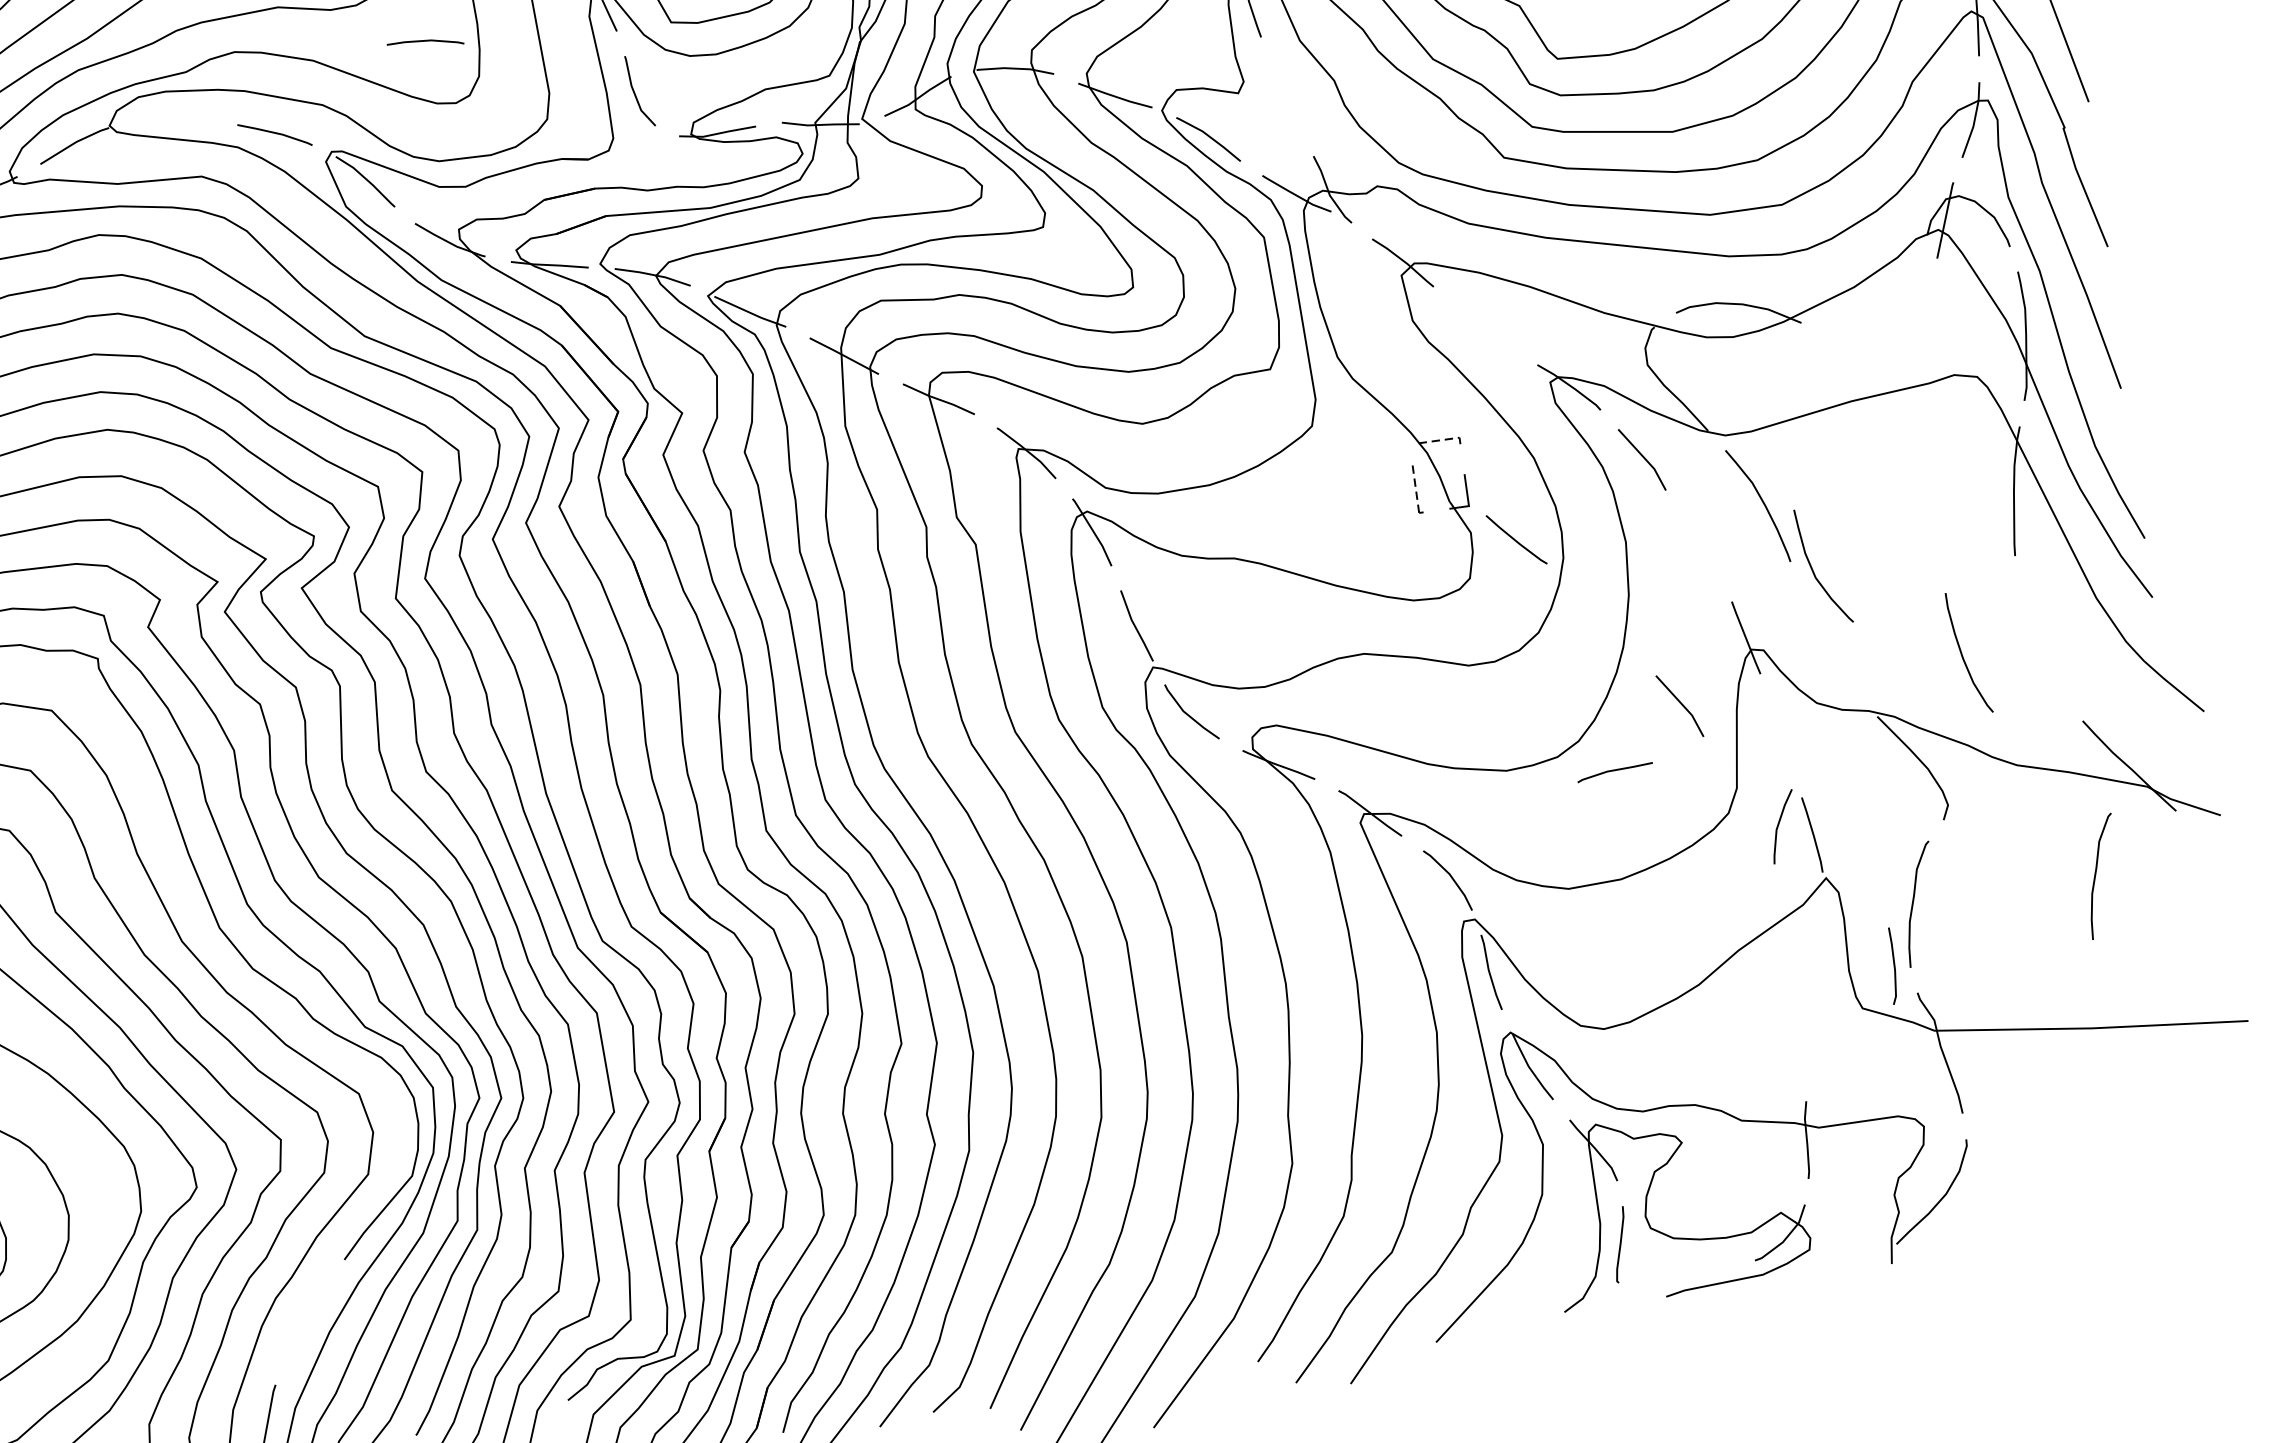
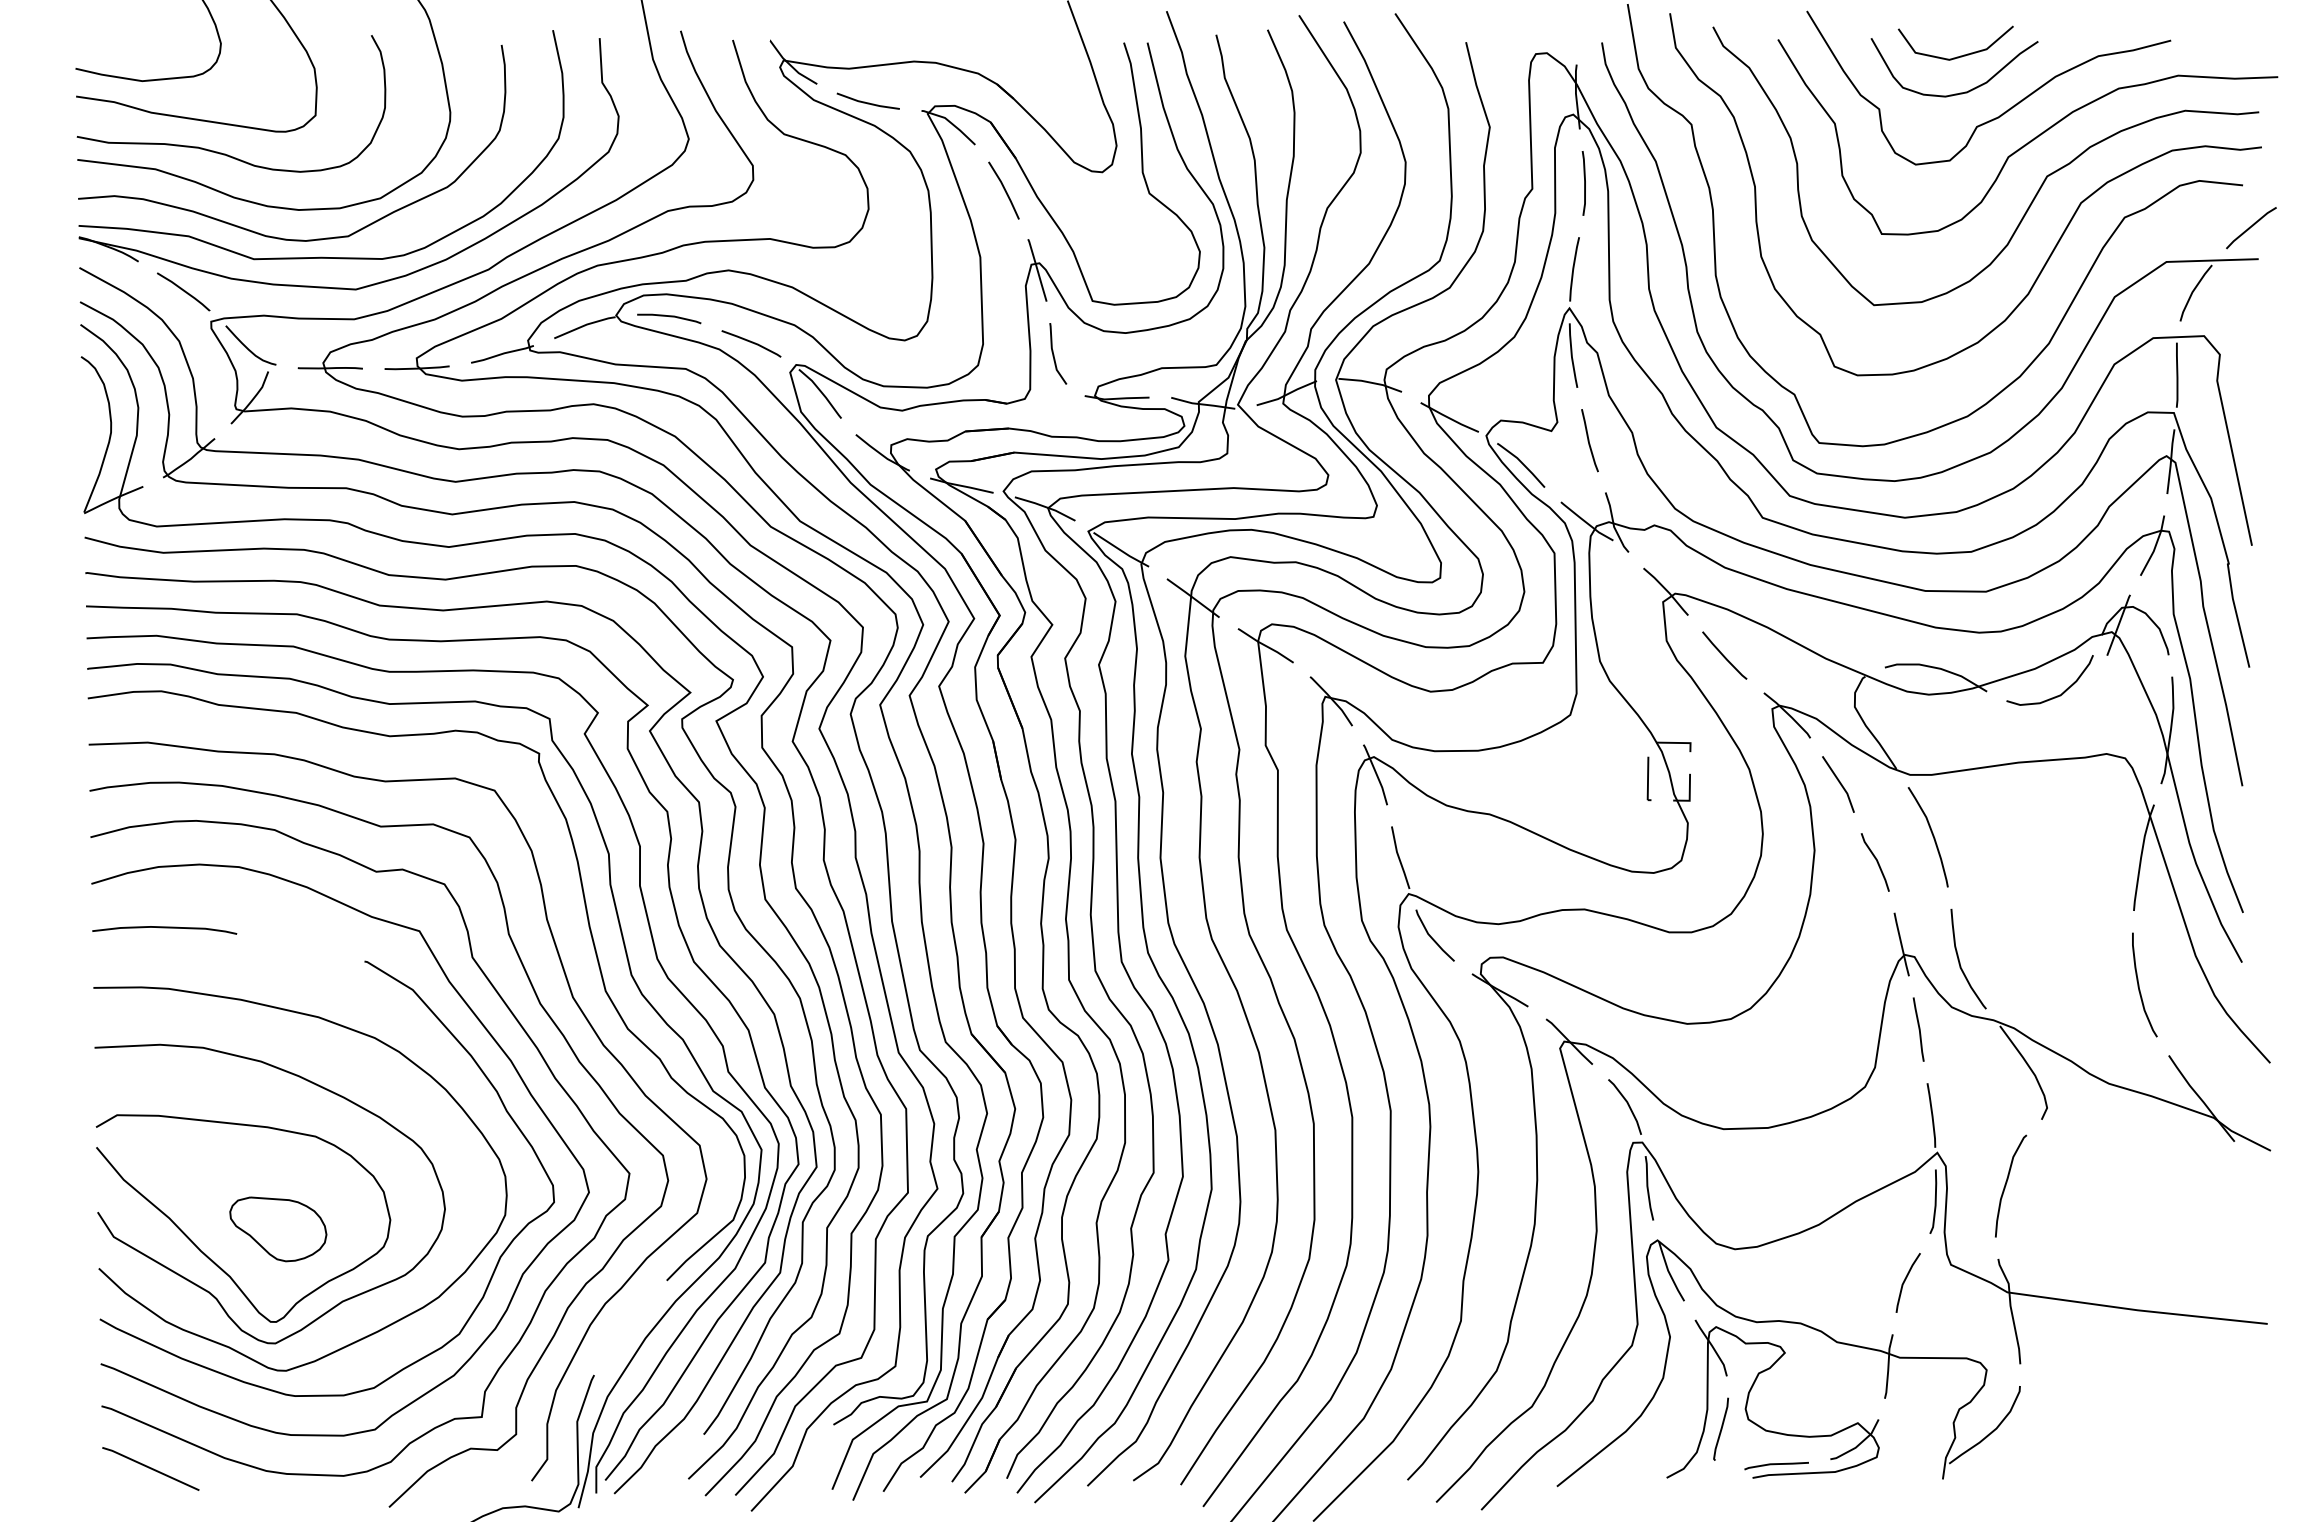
line: (425, 42) -> (669, 317), moved
line: (1285, 97) -> (1589, 440), added
curve: (1884, 314) -> (2056, 695), added
line: (1443, 439) -> (1677, 742), dashed -> solid
line: (1416, 487) -> (1648, 778), dashed -> solid
line: (1516, 539) -> (1724, 655), moved
line: (1701, 545) -> (1876, 862), added
curve: (1814, 571) -> (1960, 962), moved
curve: (1962, 653) -> (2139, 984), moved
line: (1680, 704) -> (1839, 991), removed
line: (1781, 735) -> (1918, 1029), added
line: (1614, 770) -> (1776, 1464), moved
line: (1779, 825) -> (1905, 1281), moved
curve: (2096, 872) -> (2161, 1182), removed
line: (1893, 965) -> (1934, 1201), moved

